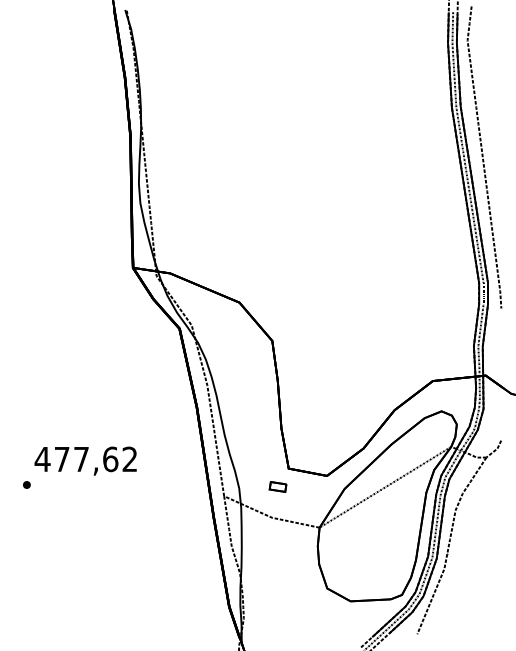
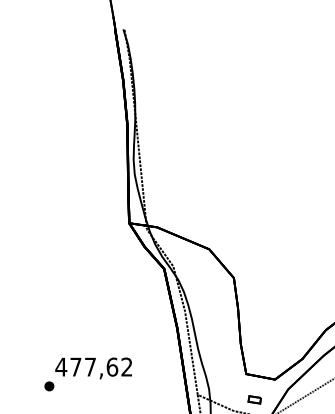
part: (26, 484) -> (49, 386), size x1.67
part: (277, 486) -> (254, 399), moved

